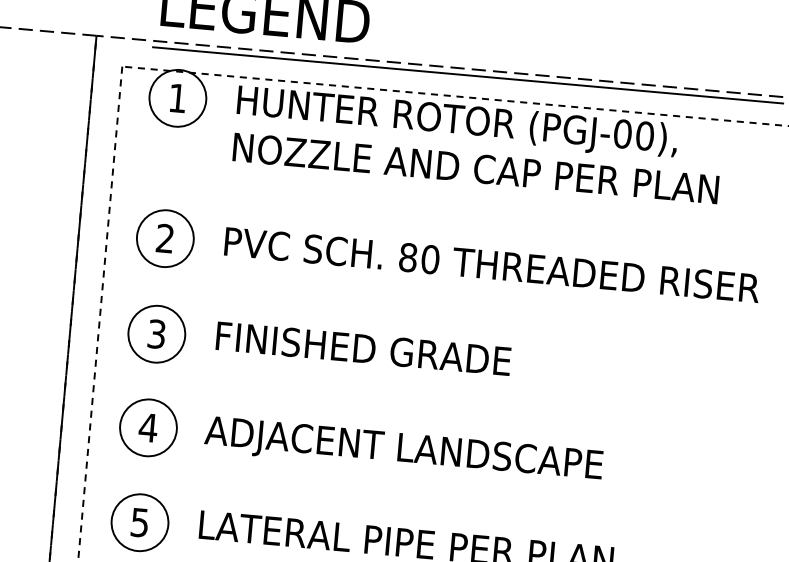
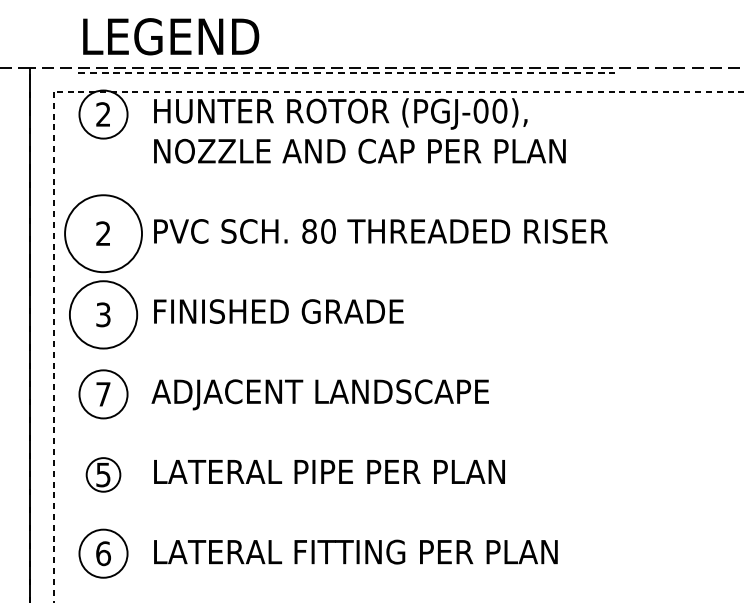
line: (468, 75) -> (346, 73), solid -> dashed
text: (177, 98) -> (103, 114), 1 -> 2
circle: (165, 238) -> (103, 233), size x1.6
circle: (156, 333) -> (103, 314), size x1.4
text: (148, 428) -> (103, 394), 4 -> 7
circle: (140, 522) -> (103, 474), size x0.7

